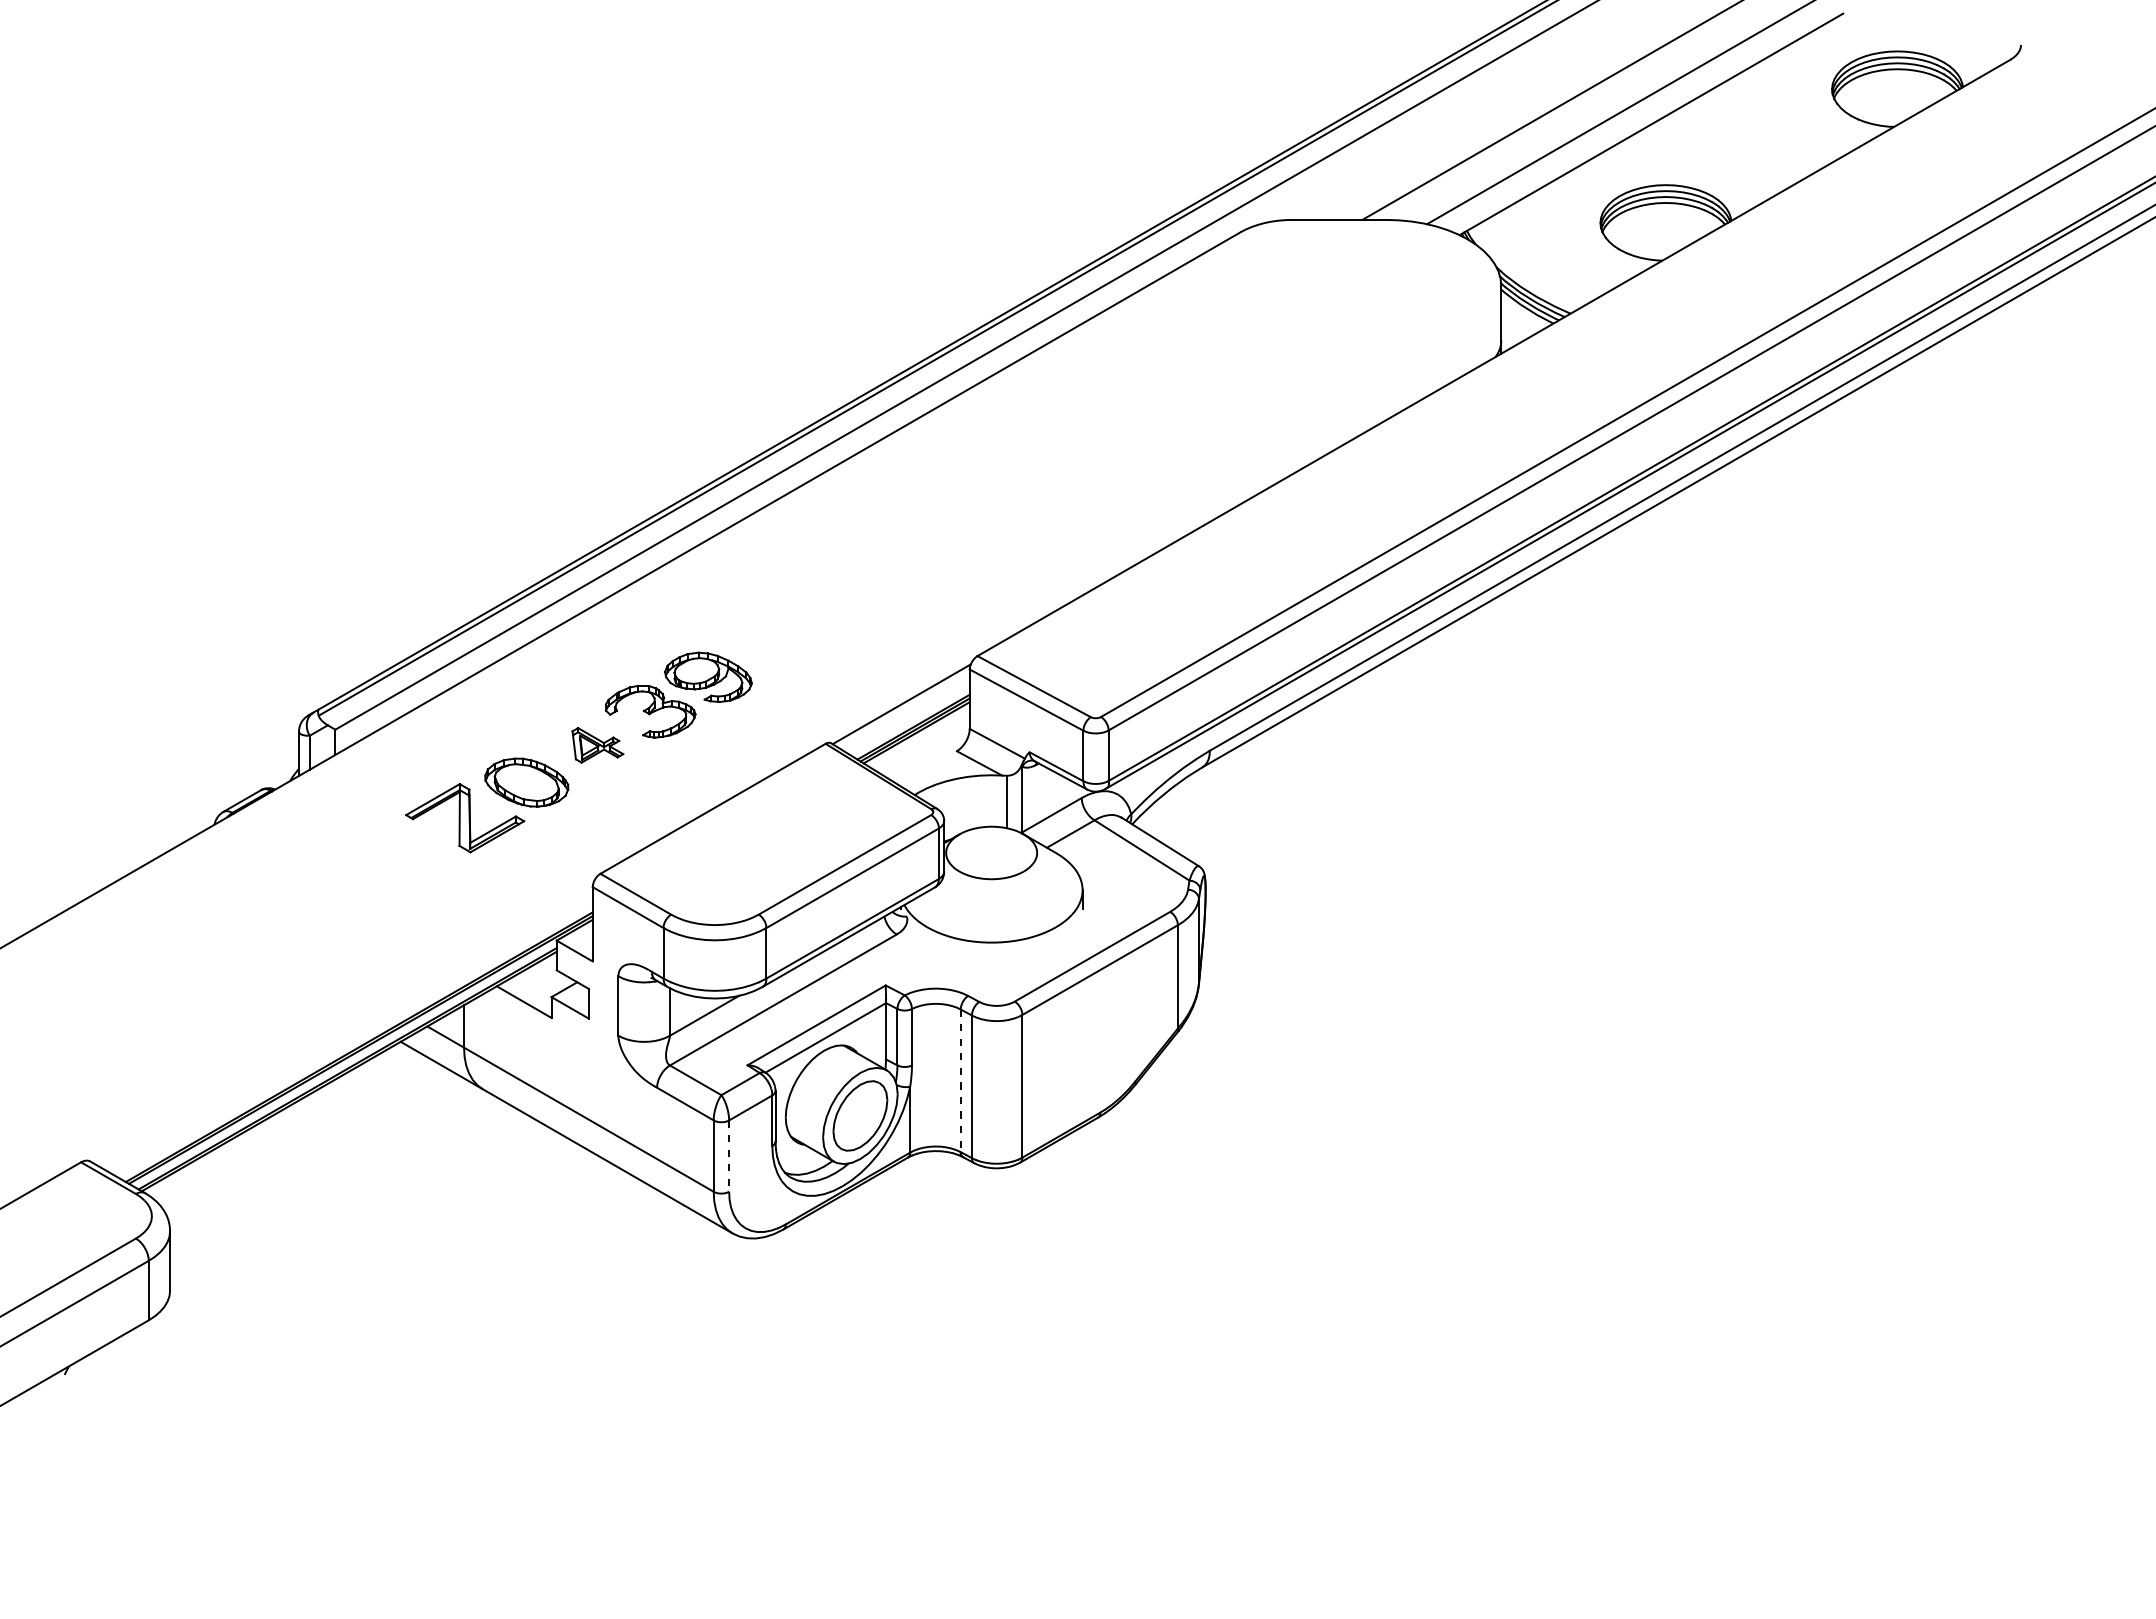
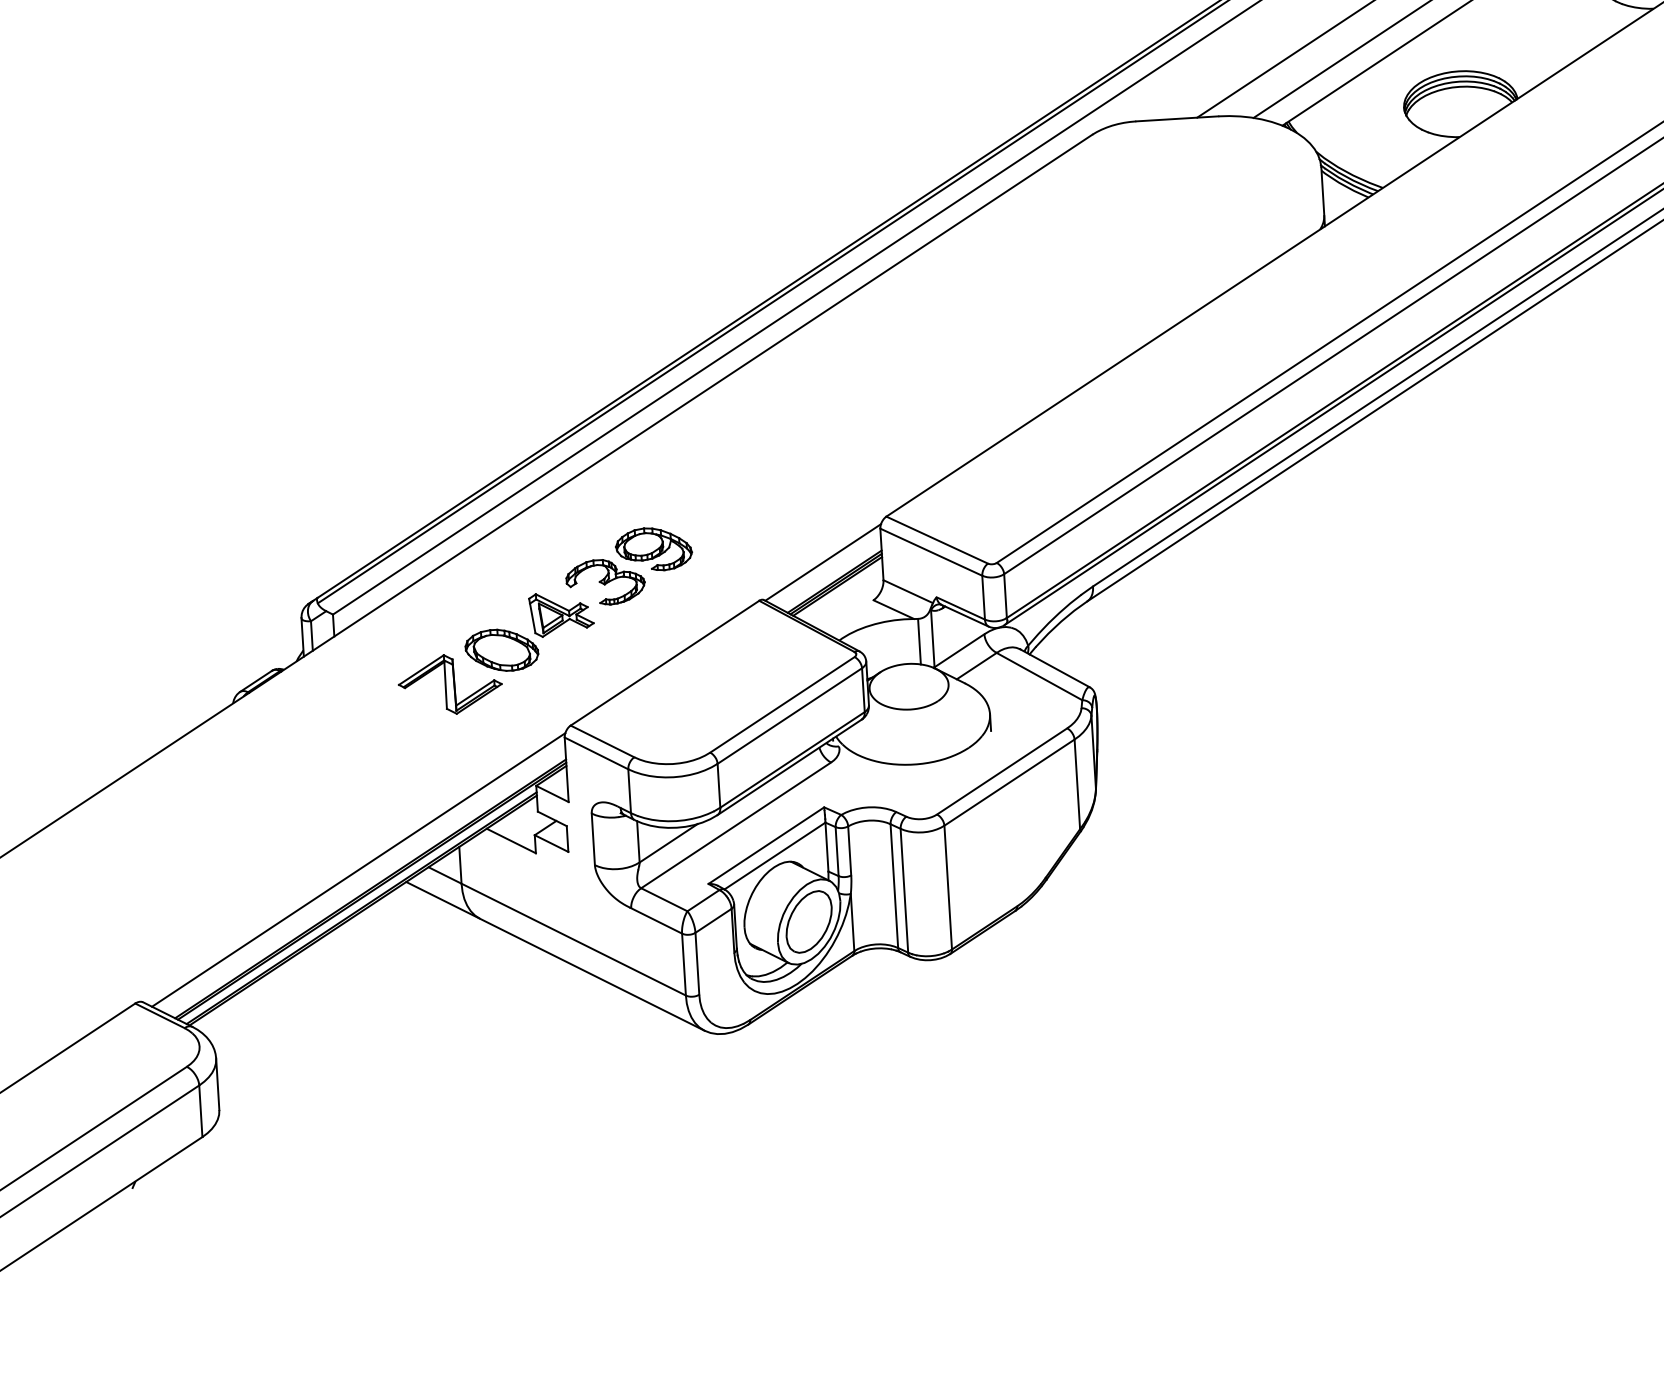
part: (597, 745) -> (561, 614), size x1.43
line: (346, 1024) -> (358, 869), added
line: (960, 1081) -> (894, 886), dashed -> solid
line: (729, 1156) -> (697, 964), dashed -> solid

